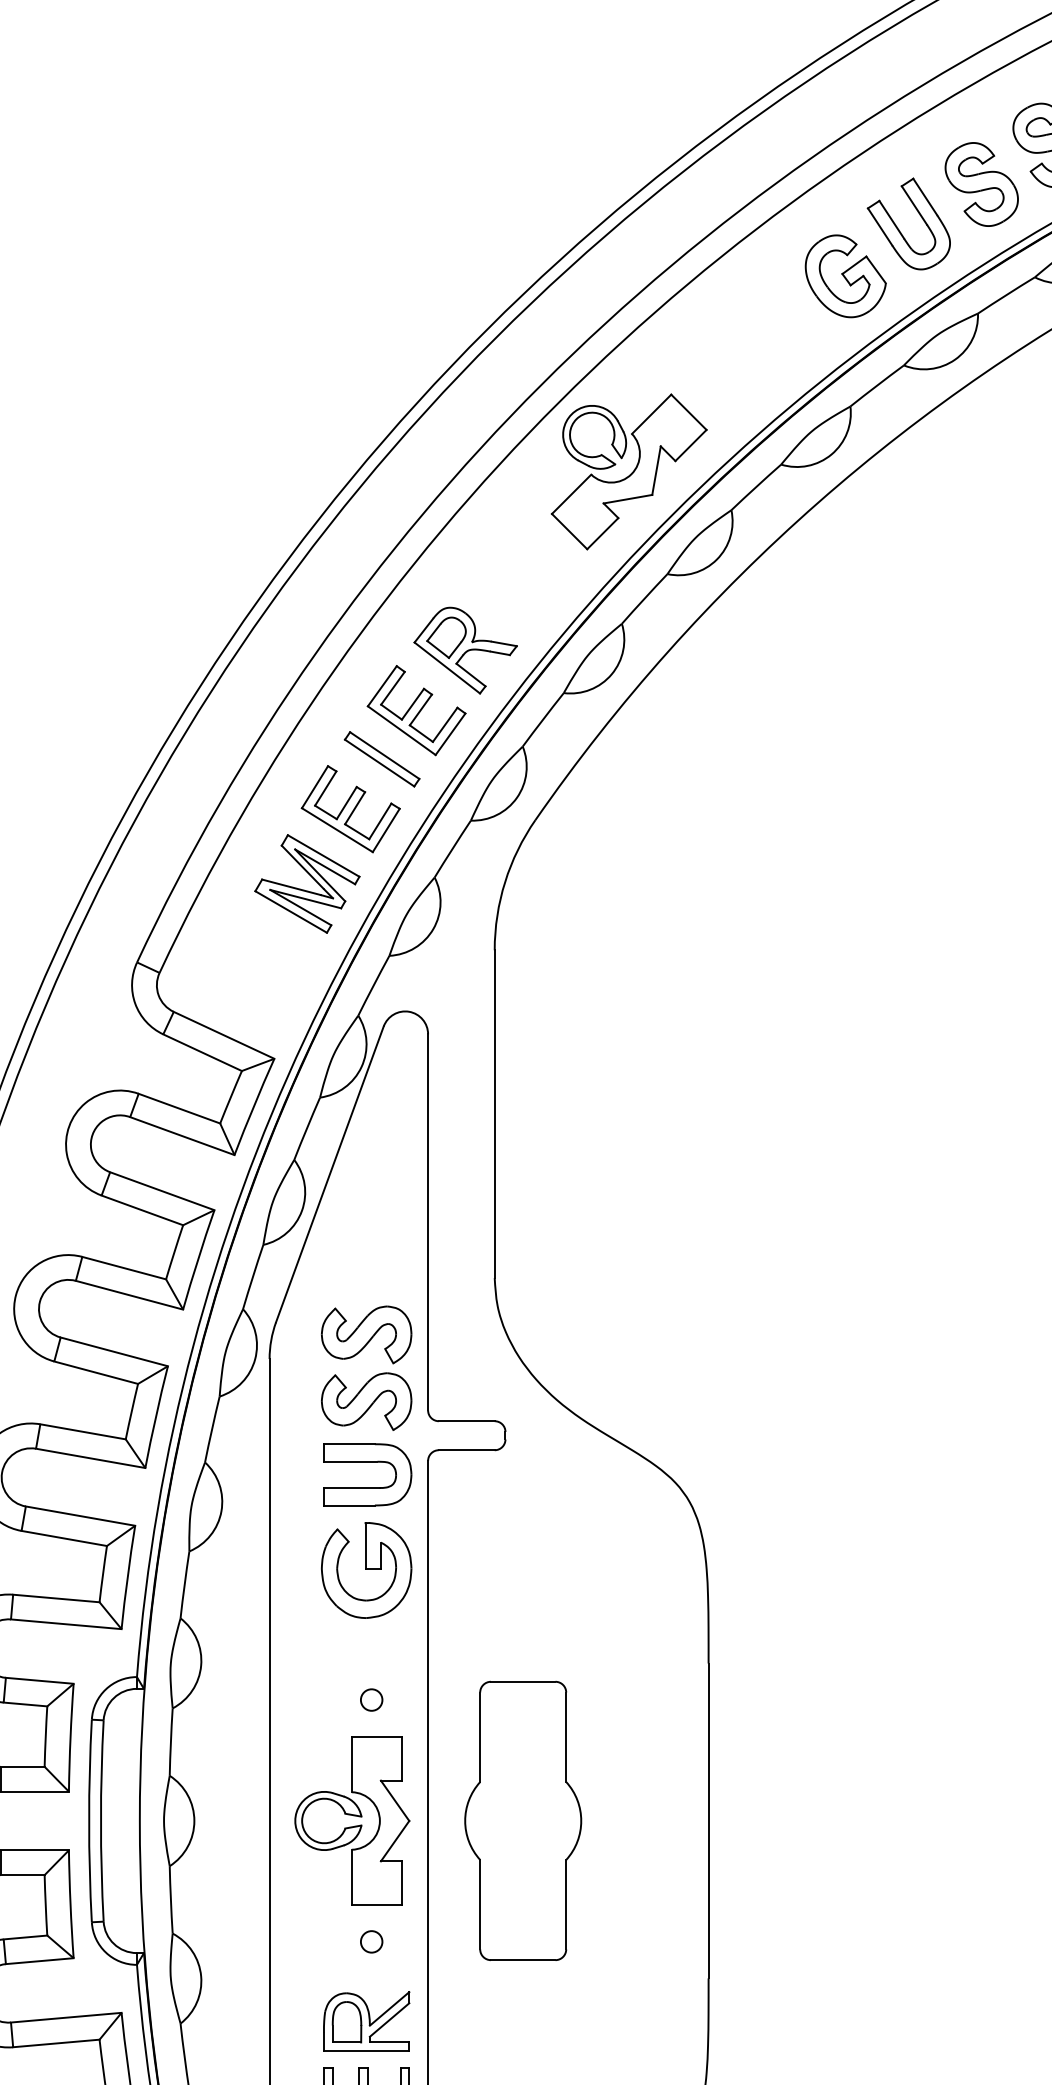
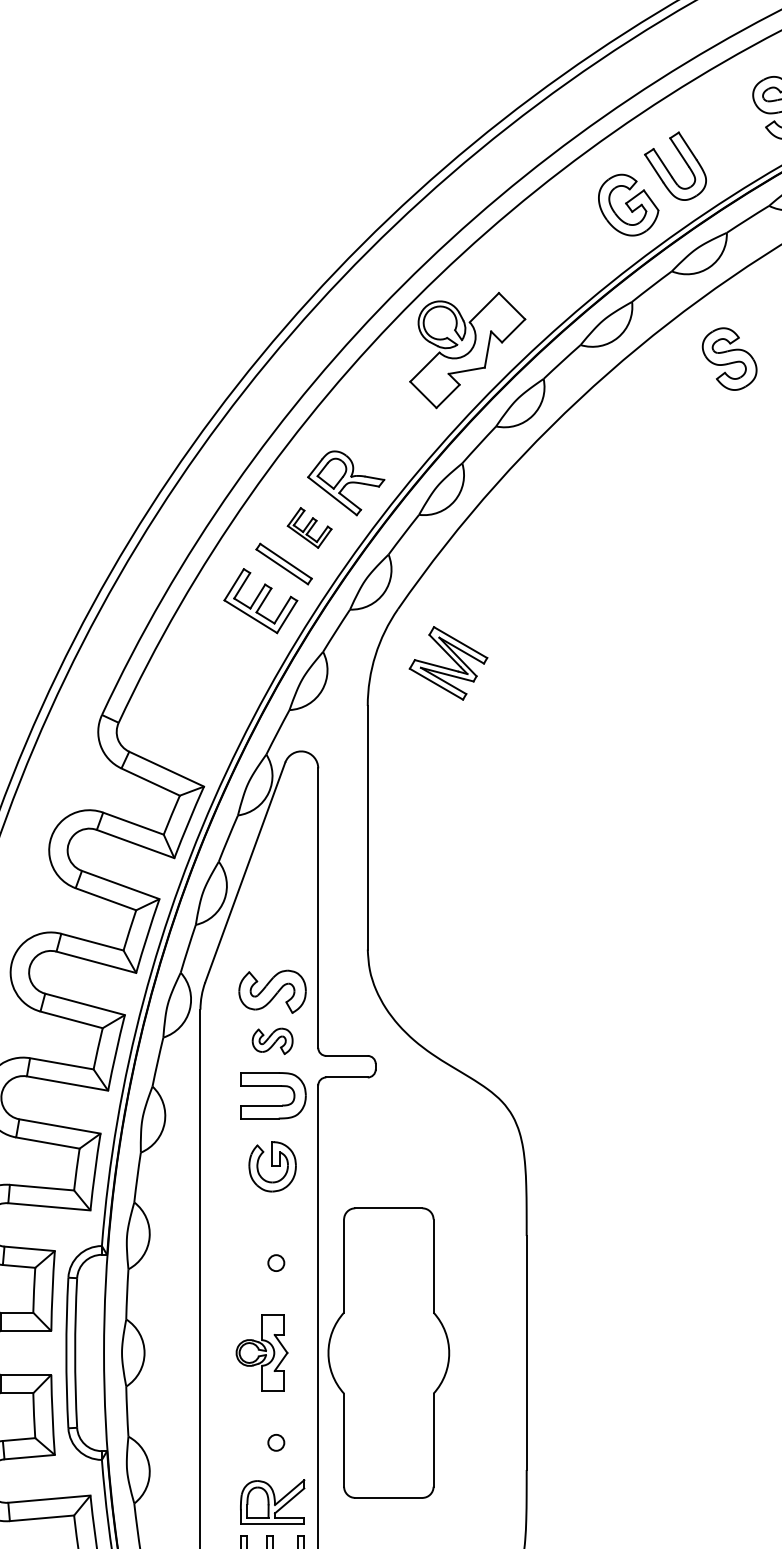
part: (981, 184) -> (729, 359), moved
part: (416, 710) -> (309, 527), size x0.6
part: (304, 889) -> (446, 667), moved
part: (366, 1401) -> (272, 1041), size x0.6
part: (366, 1570) -> (272, 1166), size x0.7
part: (352, 1820) -> (262, 1352), size x0.6
part: (523, 1820) -> (389, 1352), size x1.4

